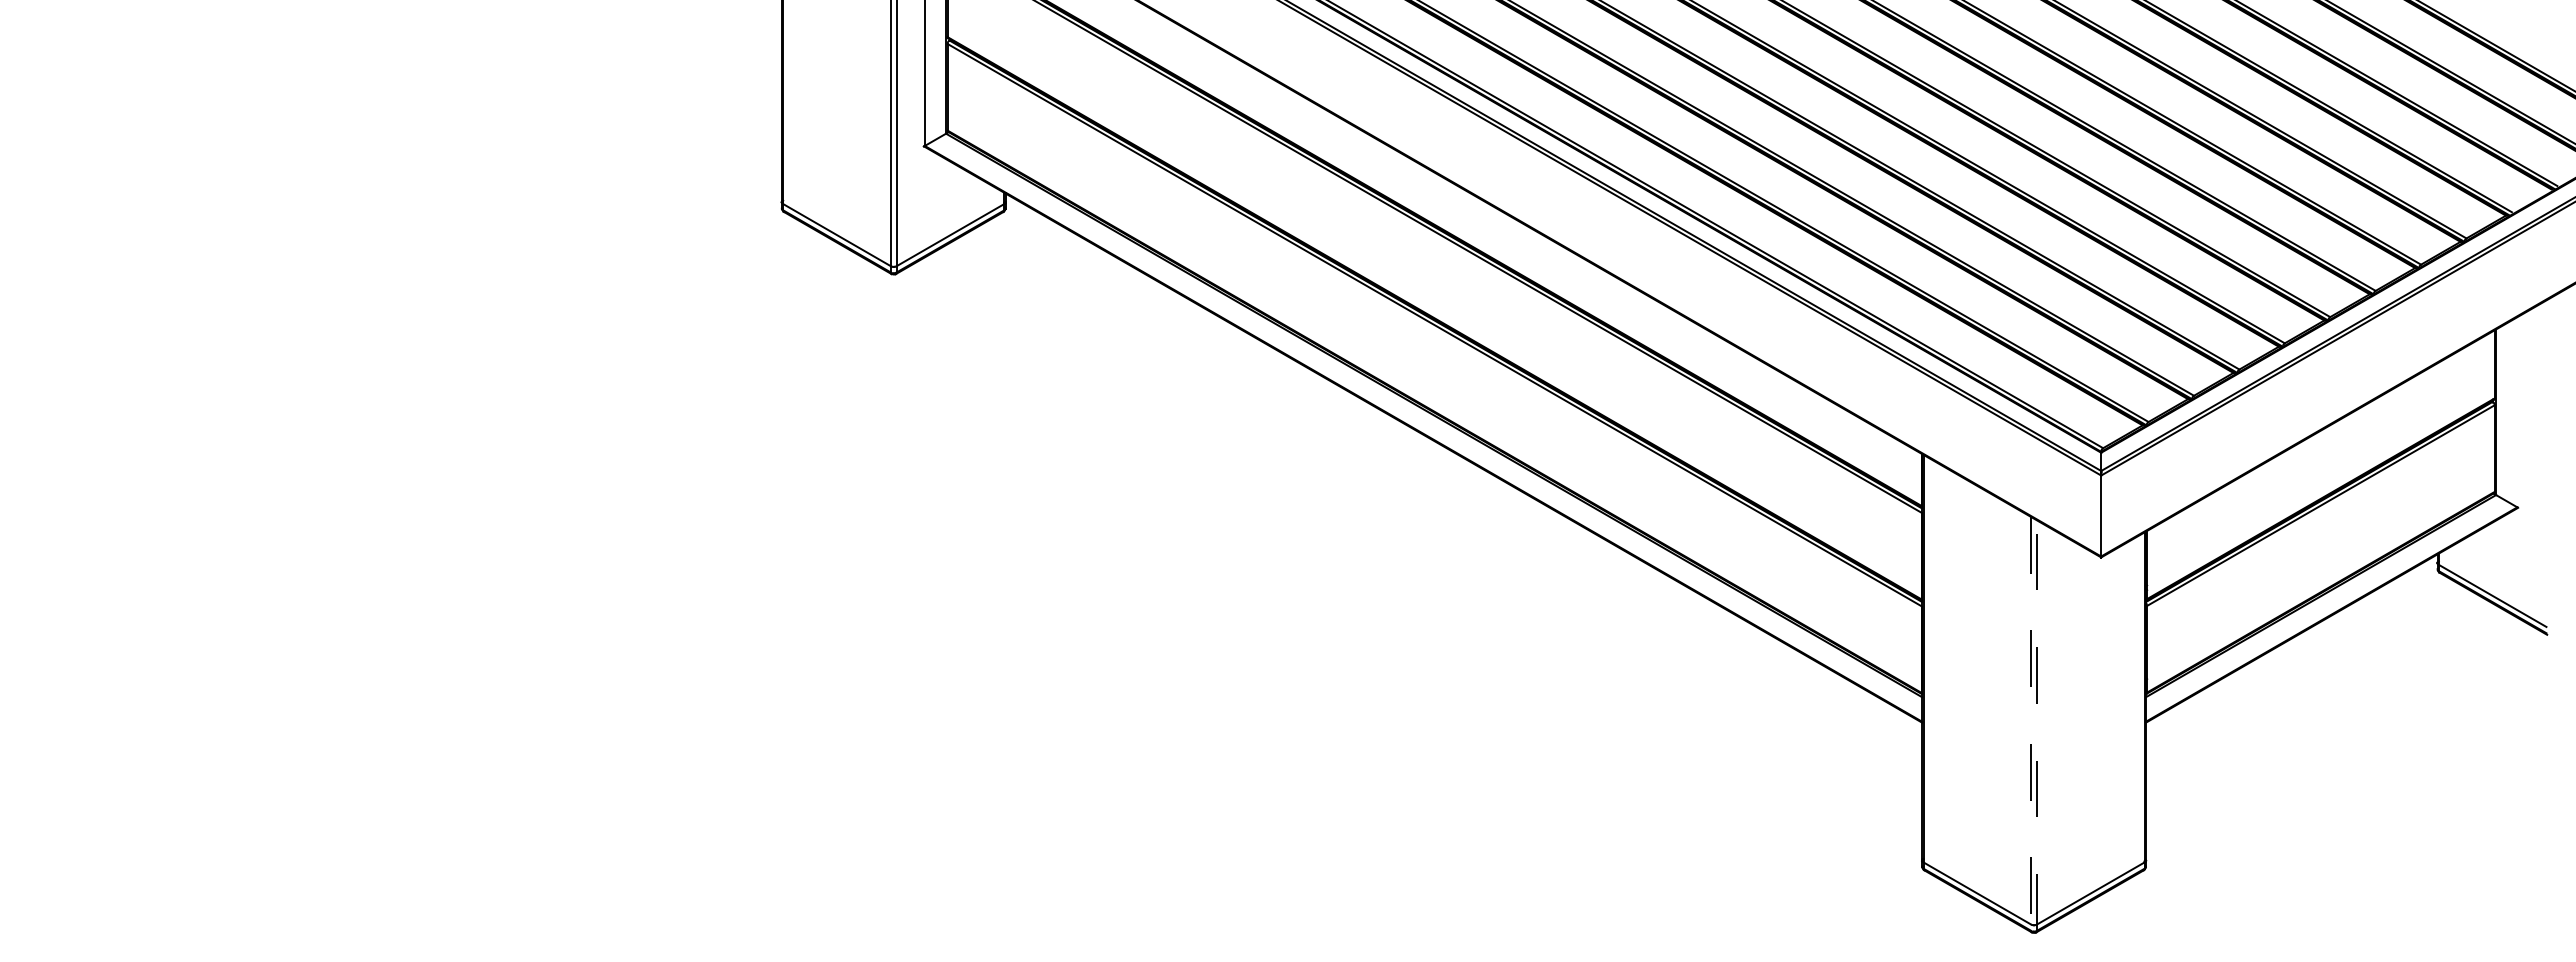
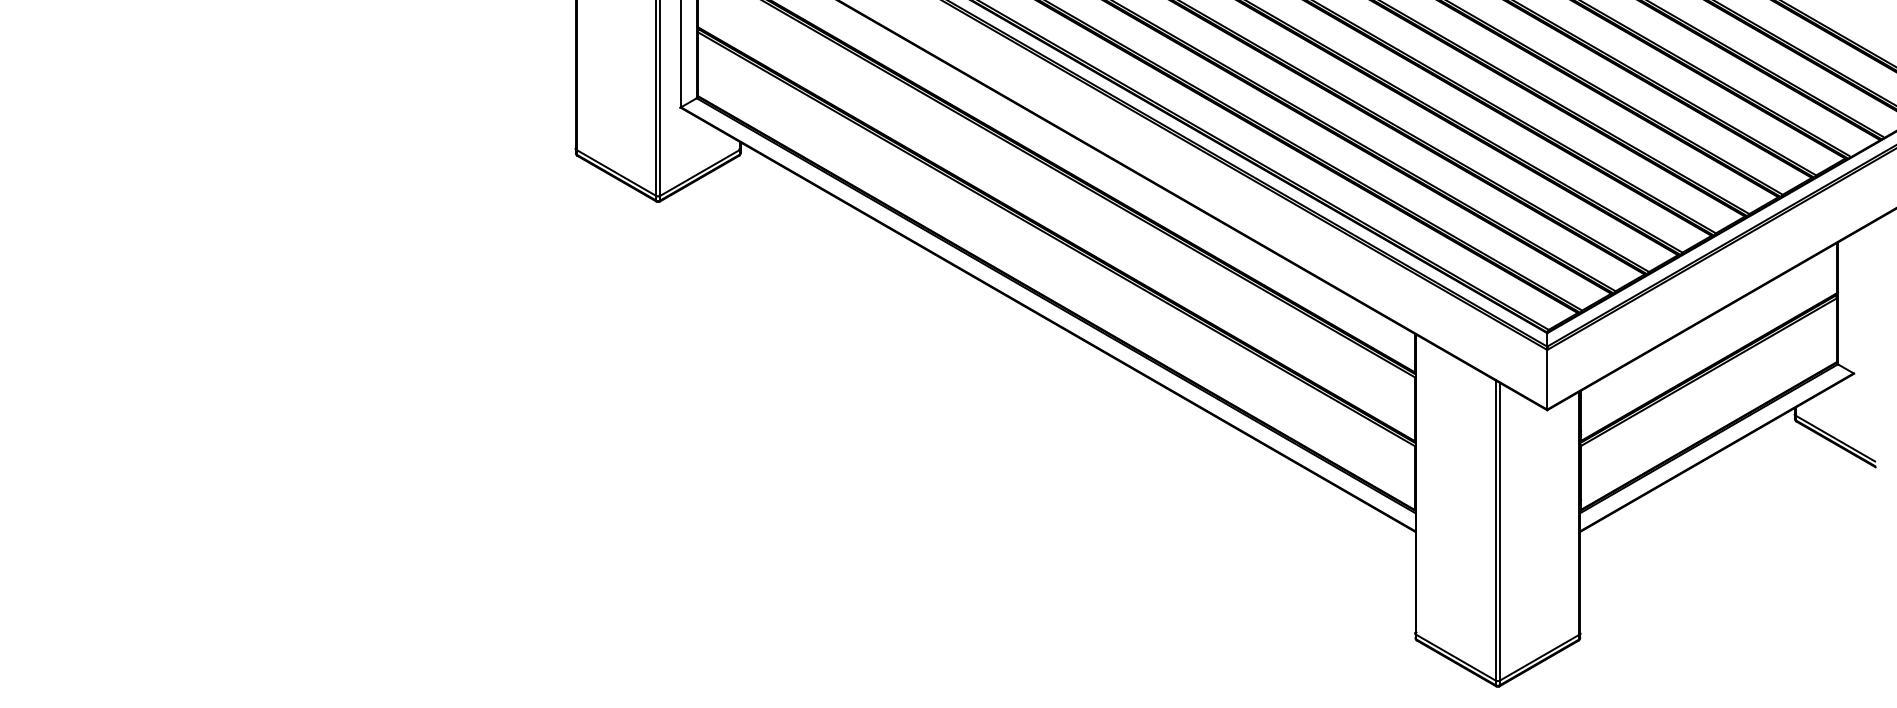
line: (2031, 723) -> (1495, 532), dashed -> solid
line: (2037, 725) -> (1500, 534), dashed -> solid

